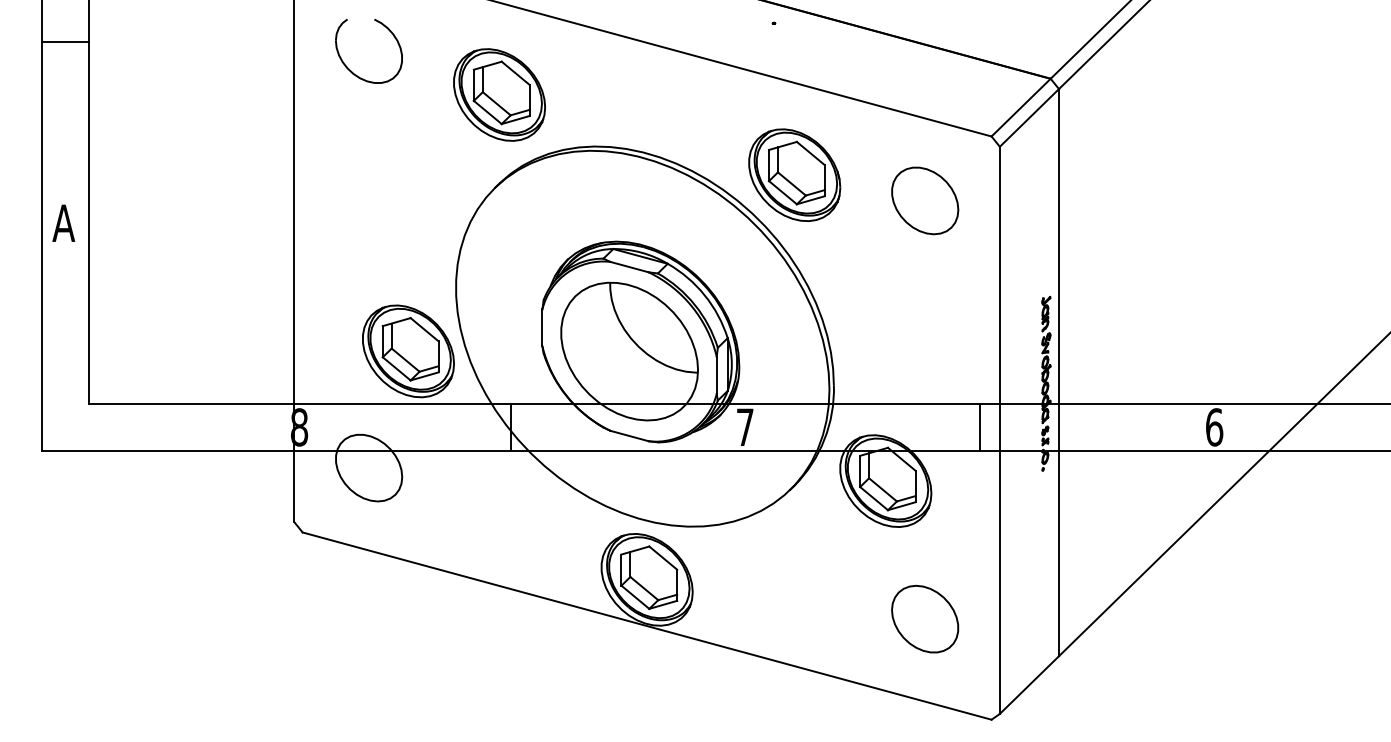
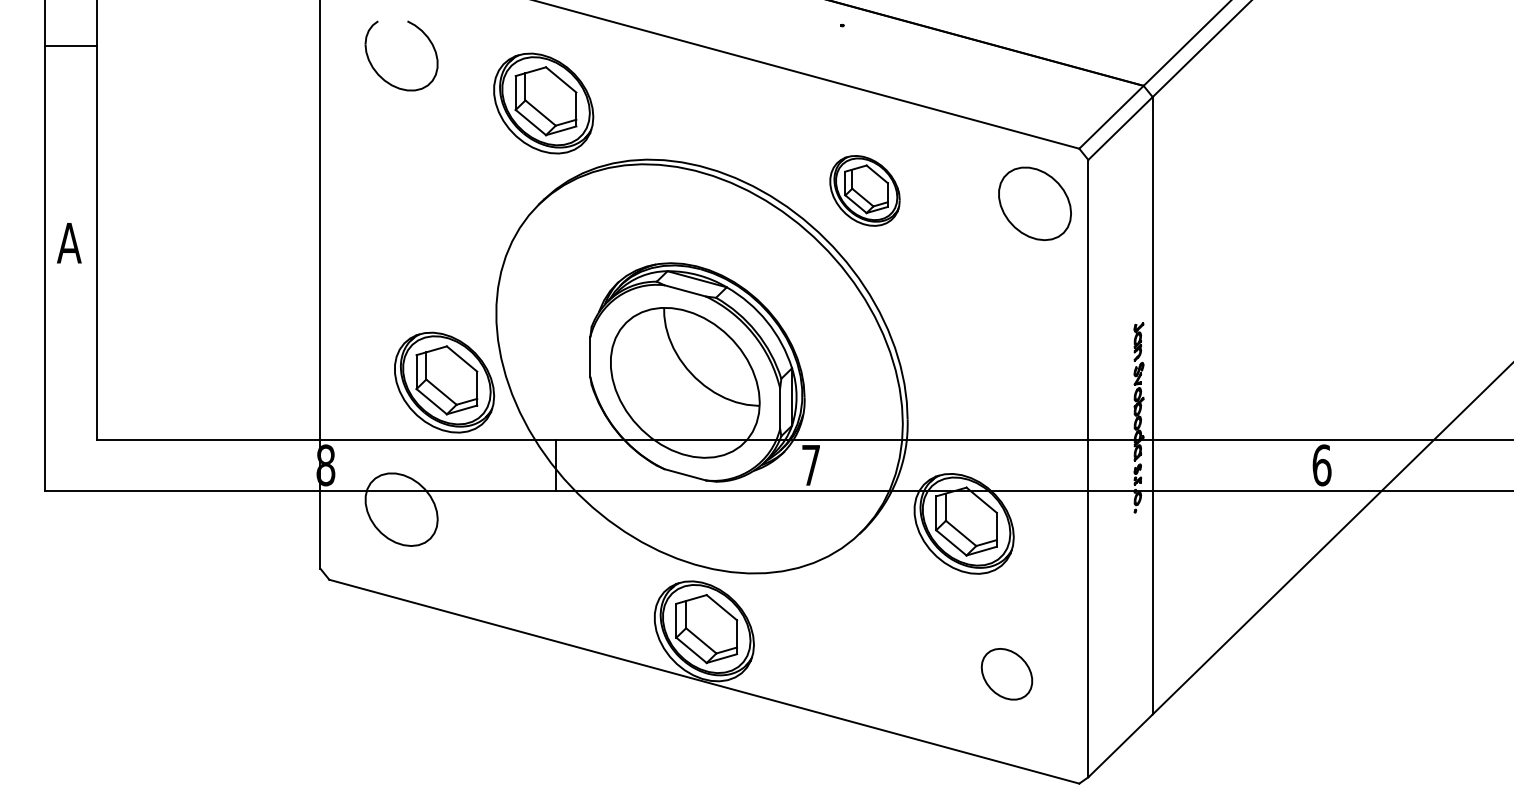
part: (794, 174) -> (864, 190), size x0.7
part: (924, 200) -> (1034, 203), moved
line: (980, 426) -> (1067, 464), removed
part: (924, 619) -> (1006, 674), size x0.7

